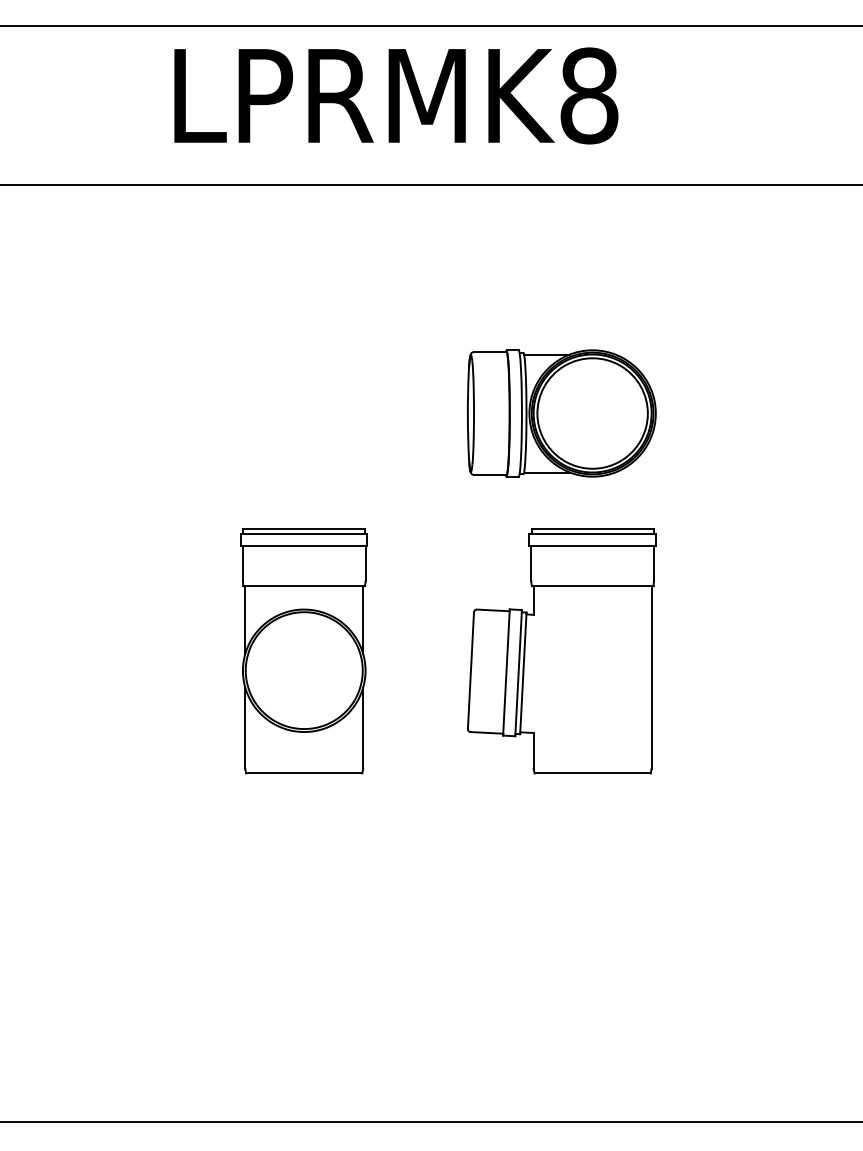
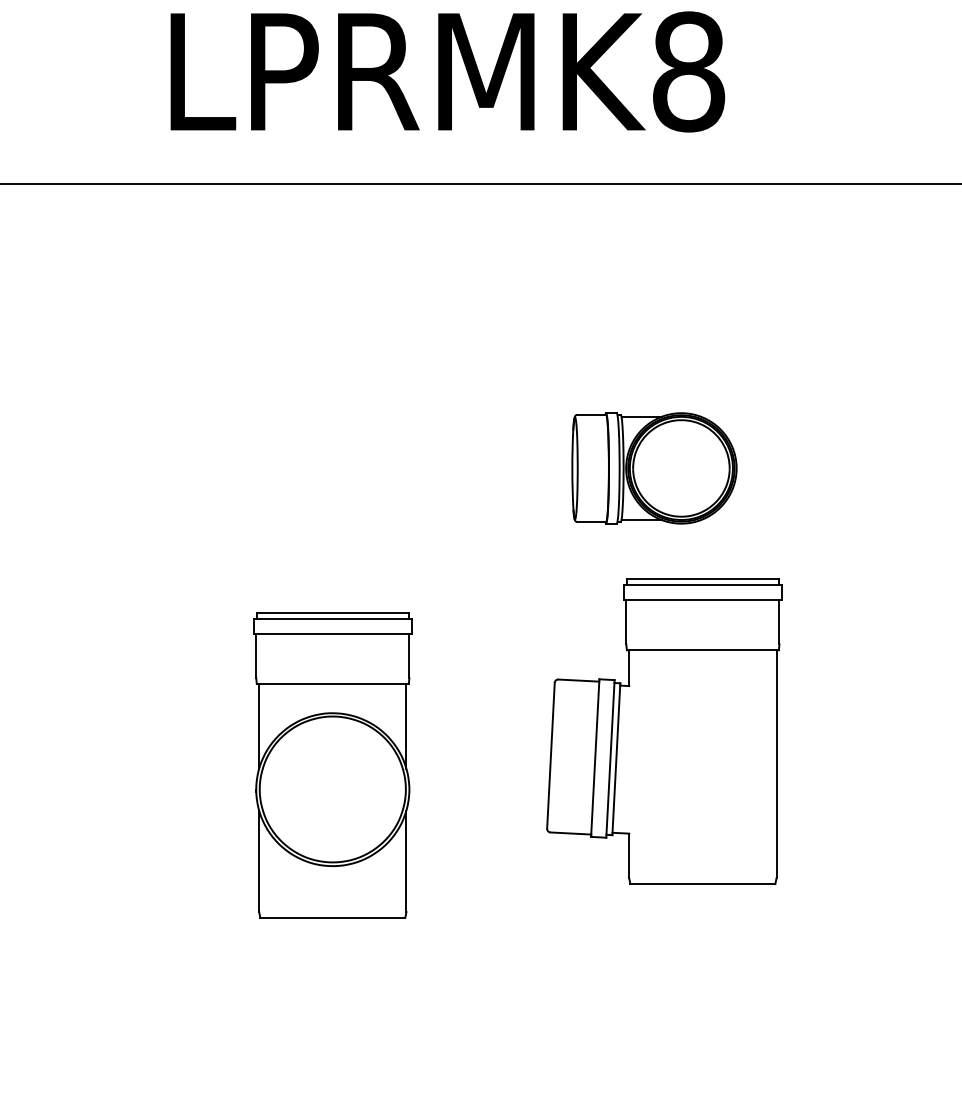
part: (561, 413) -> (654, 468), size x0.7
part: (561, 651) -> (663, 731), moved

